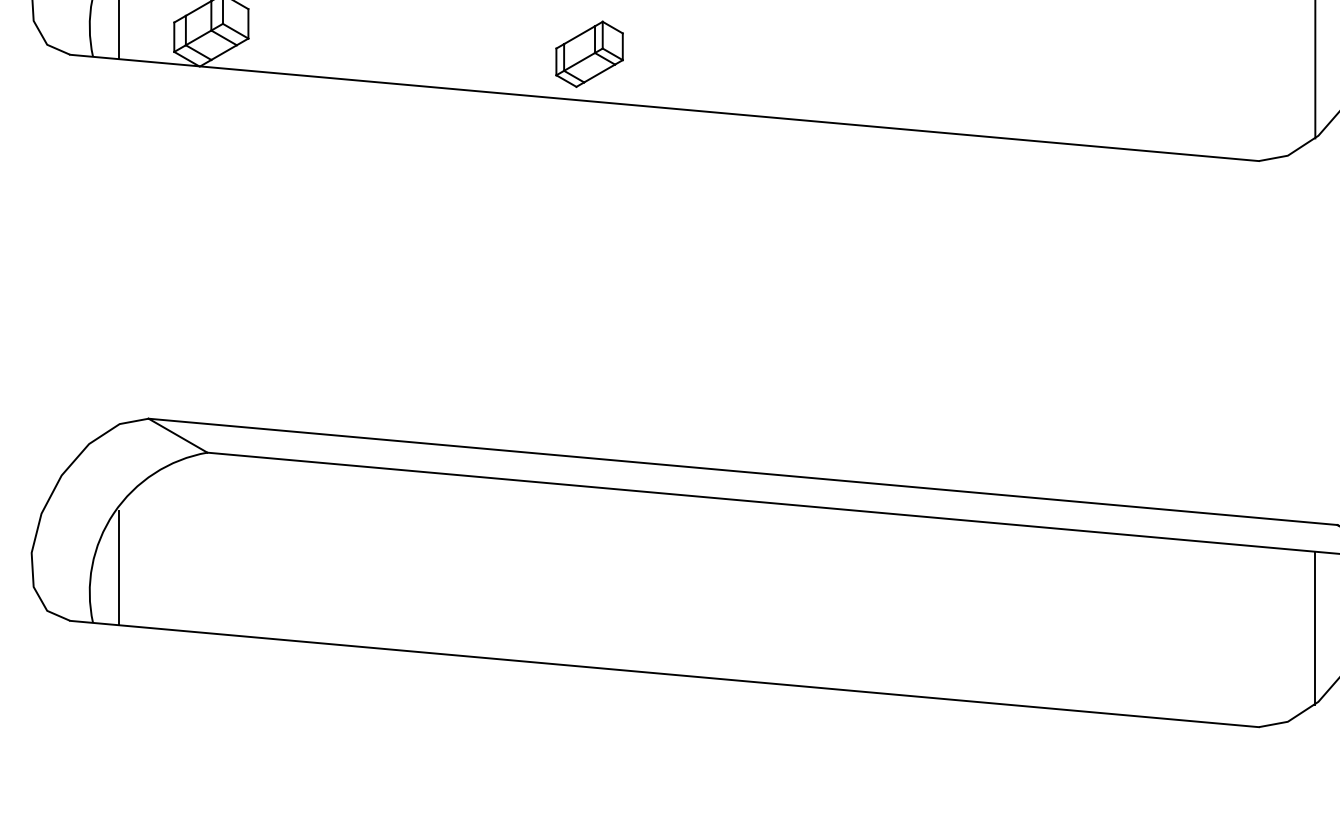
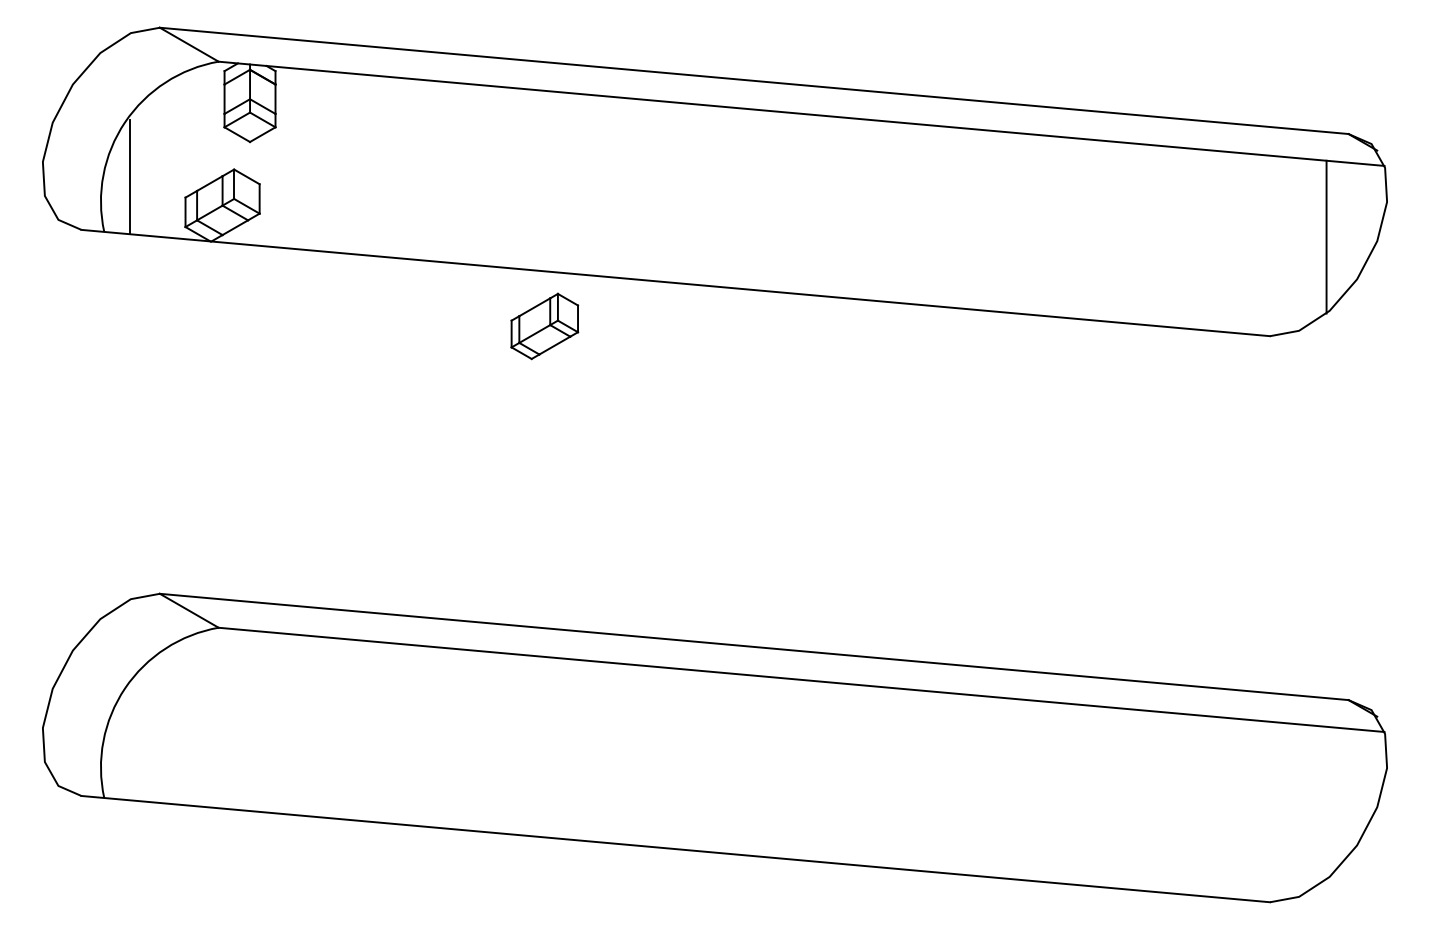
part: (589, 54) -> (544, 326), moved
line: (119, 568) -> (130, 743), removed
line: (1315, 627) -> (1326, 802), removed

